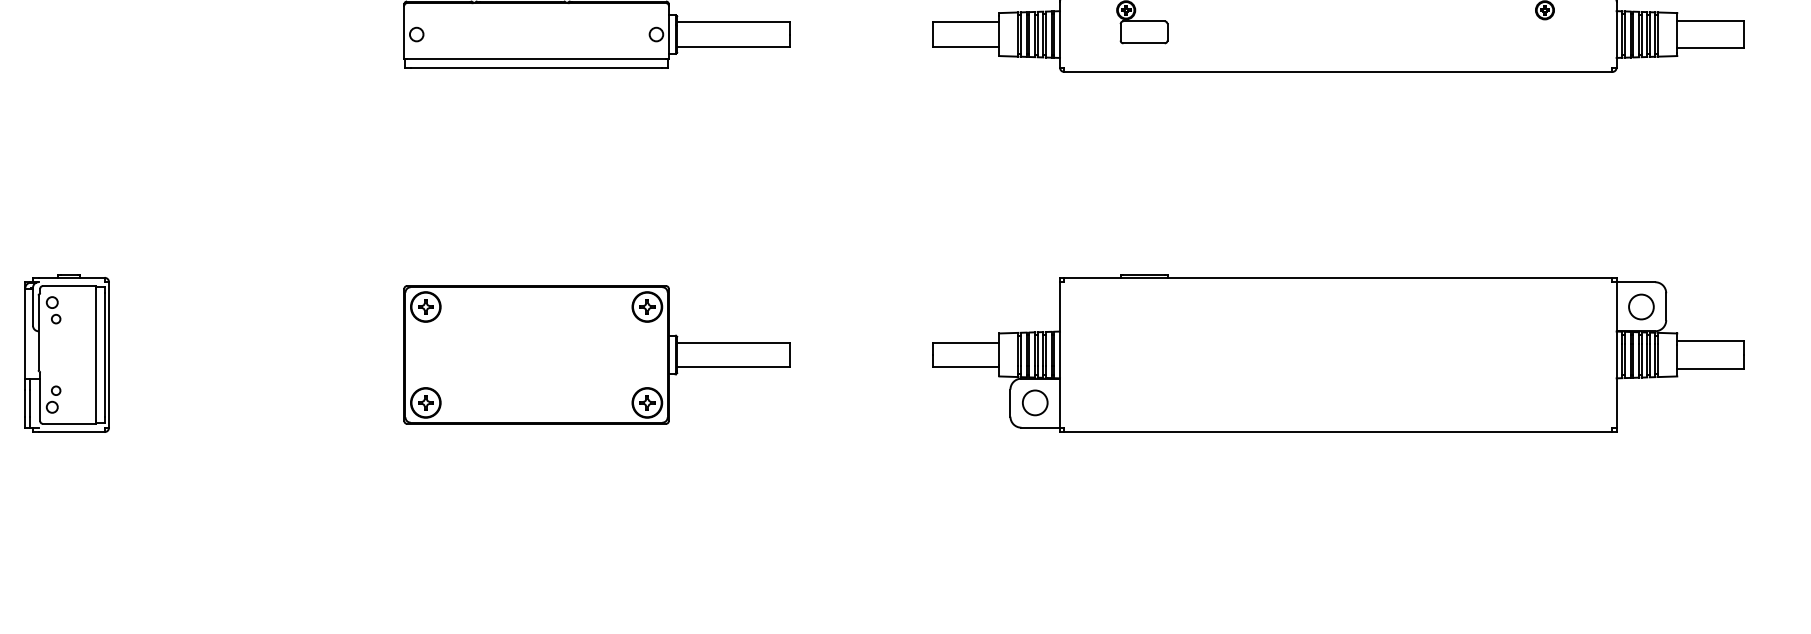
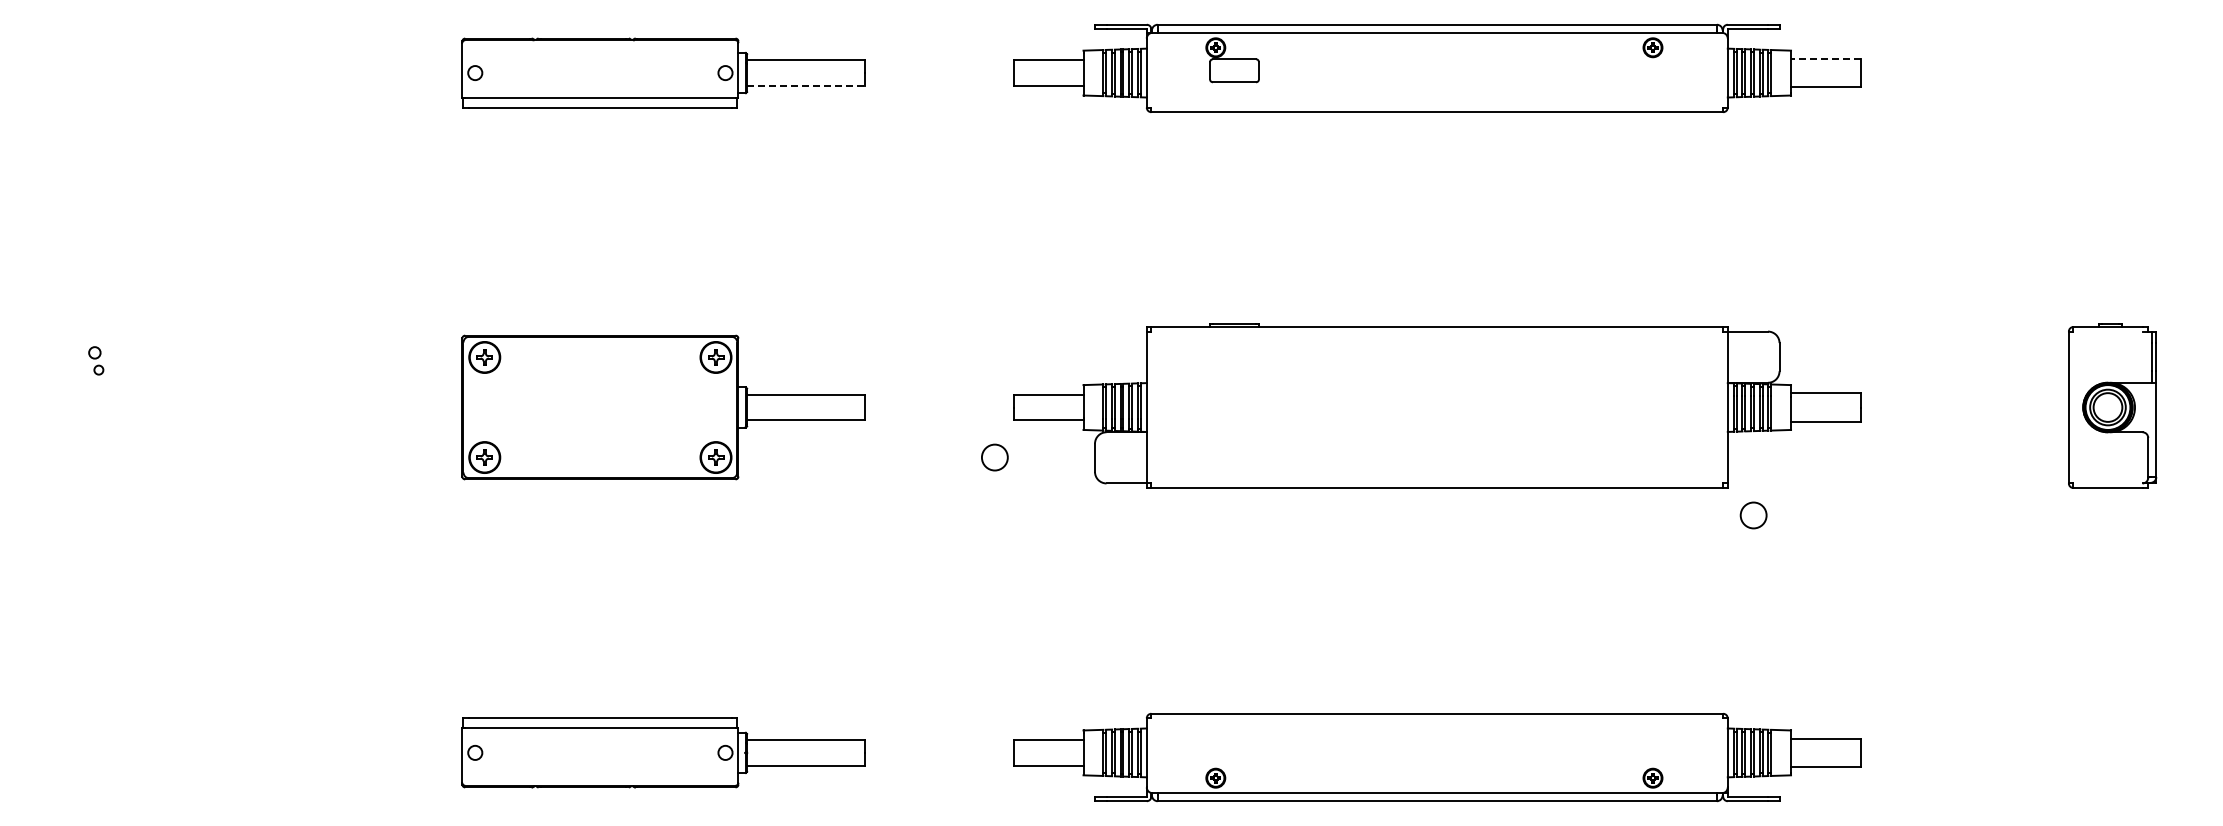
line: (1710, 20) -> (1825, 58), solid -> dashed
line: (734, 46) -> (806, 85), solid -> dashed
circle: (1641, 307) -> (1753, 515), moved
part: (66, 353) -> (109, 405), removed
circle: (1034, 402) -> (994, 457), moved

